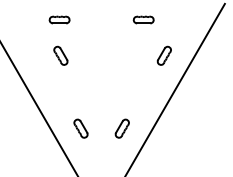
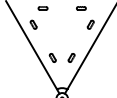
part: (60, 55) -> (33, 24), moved

